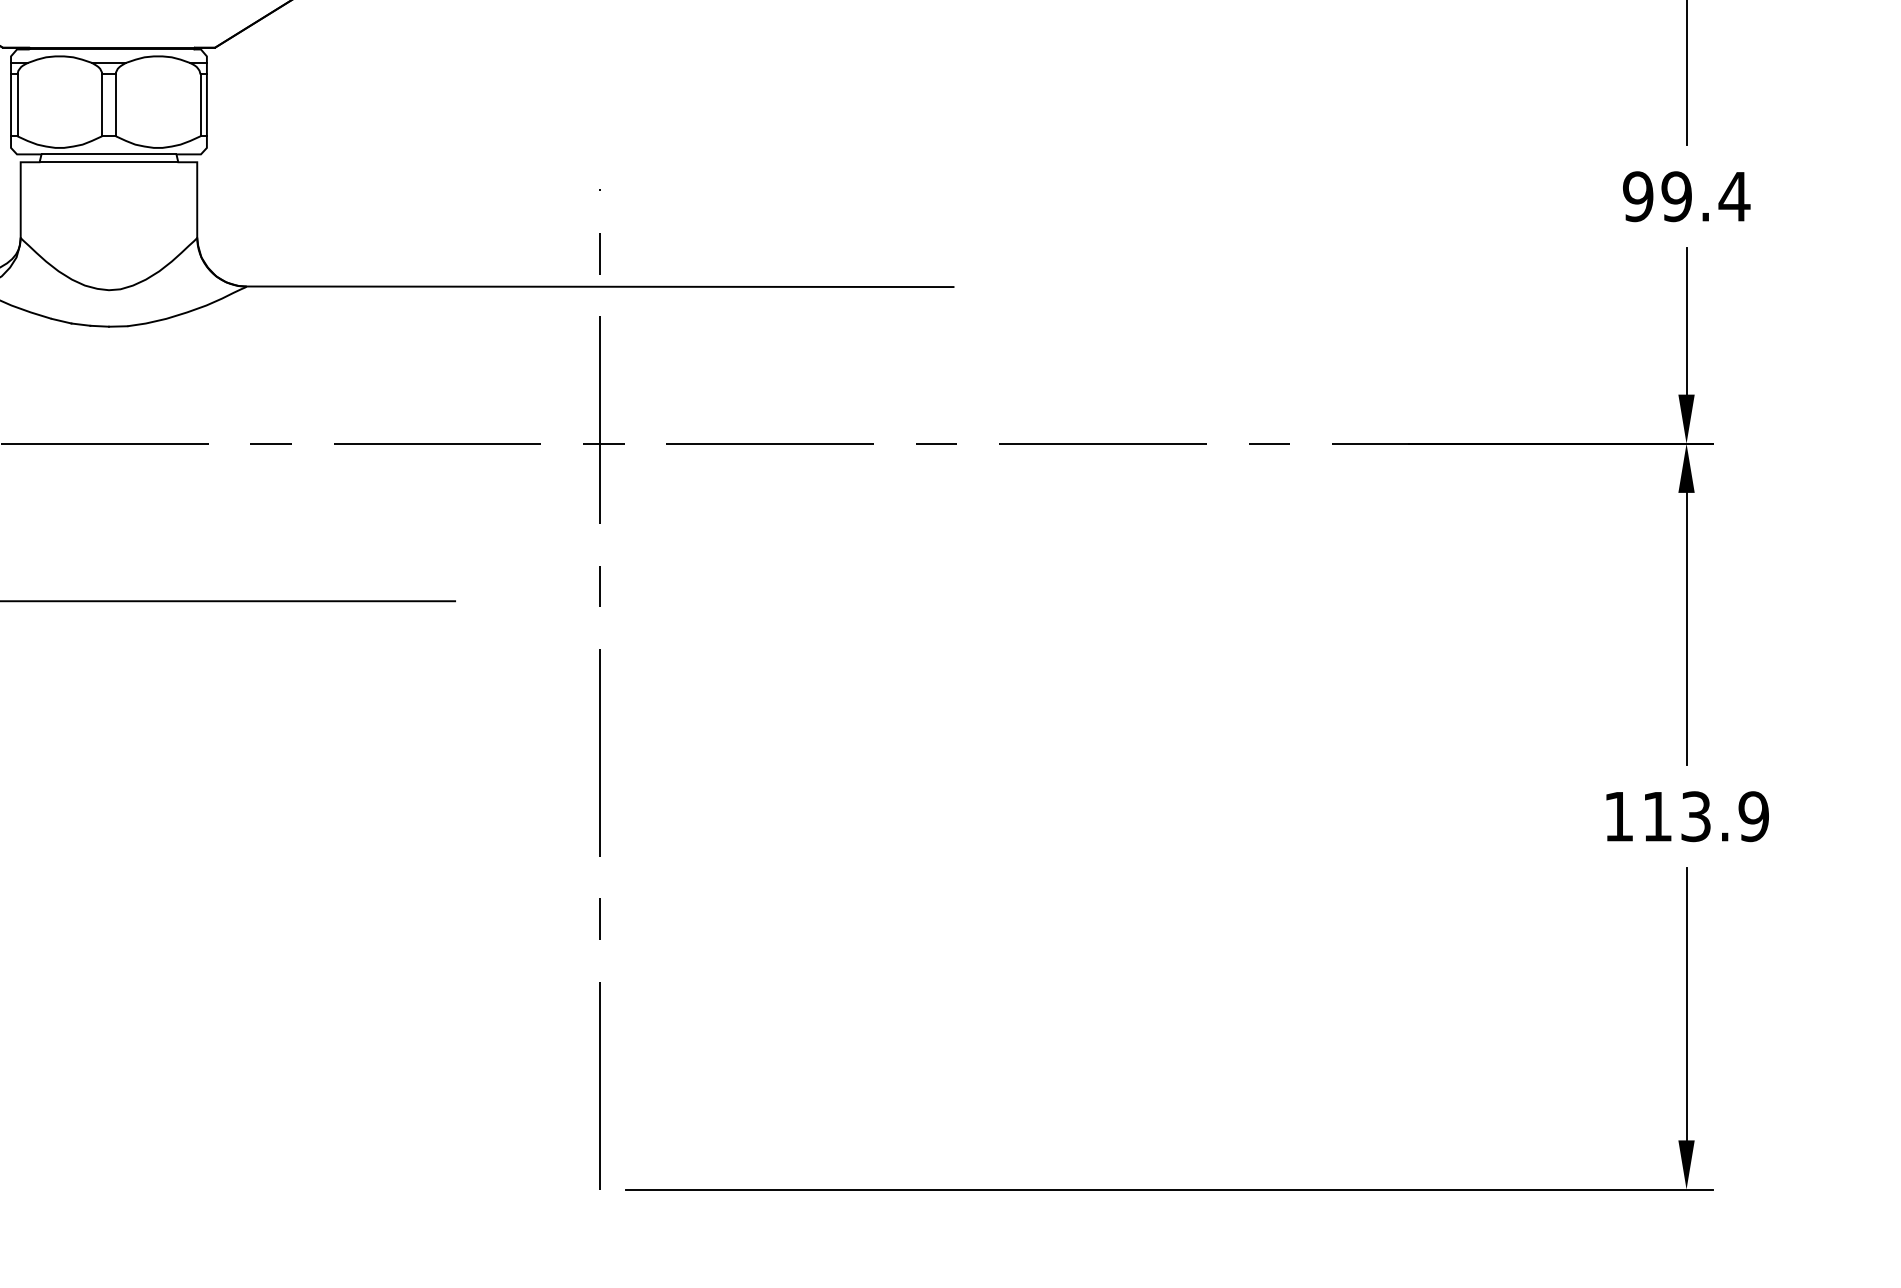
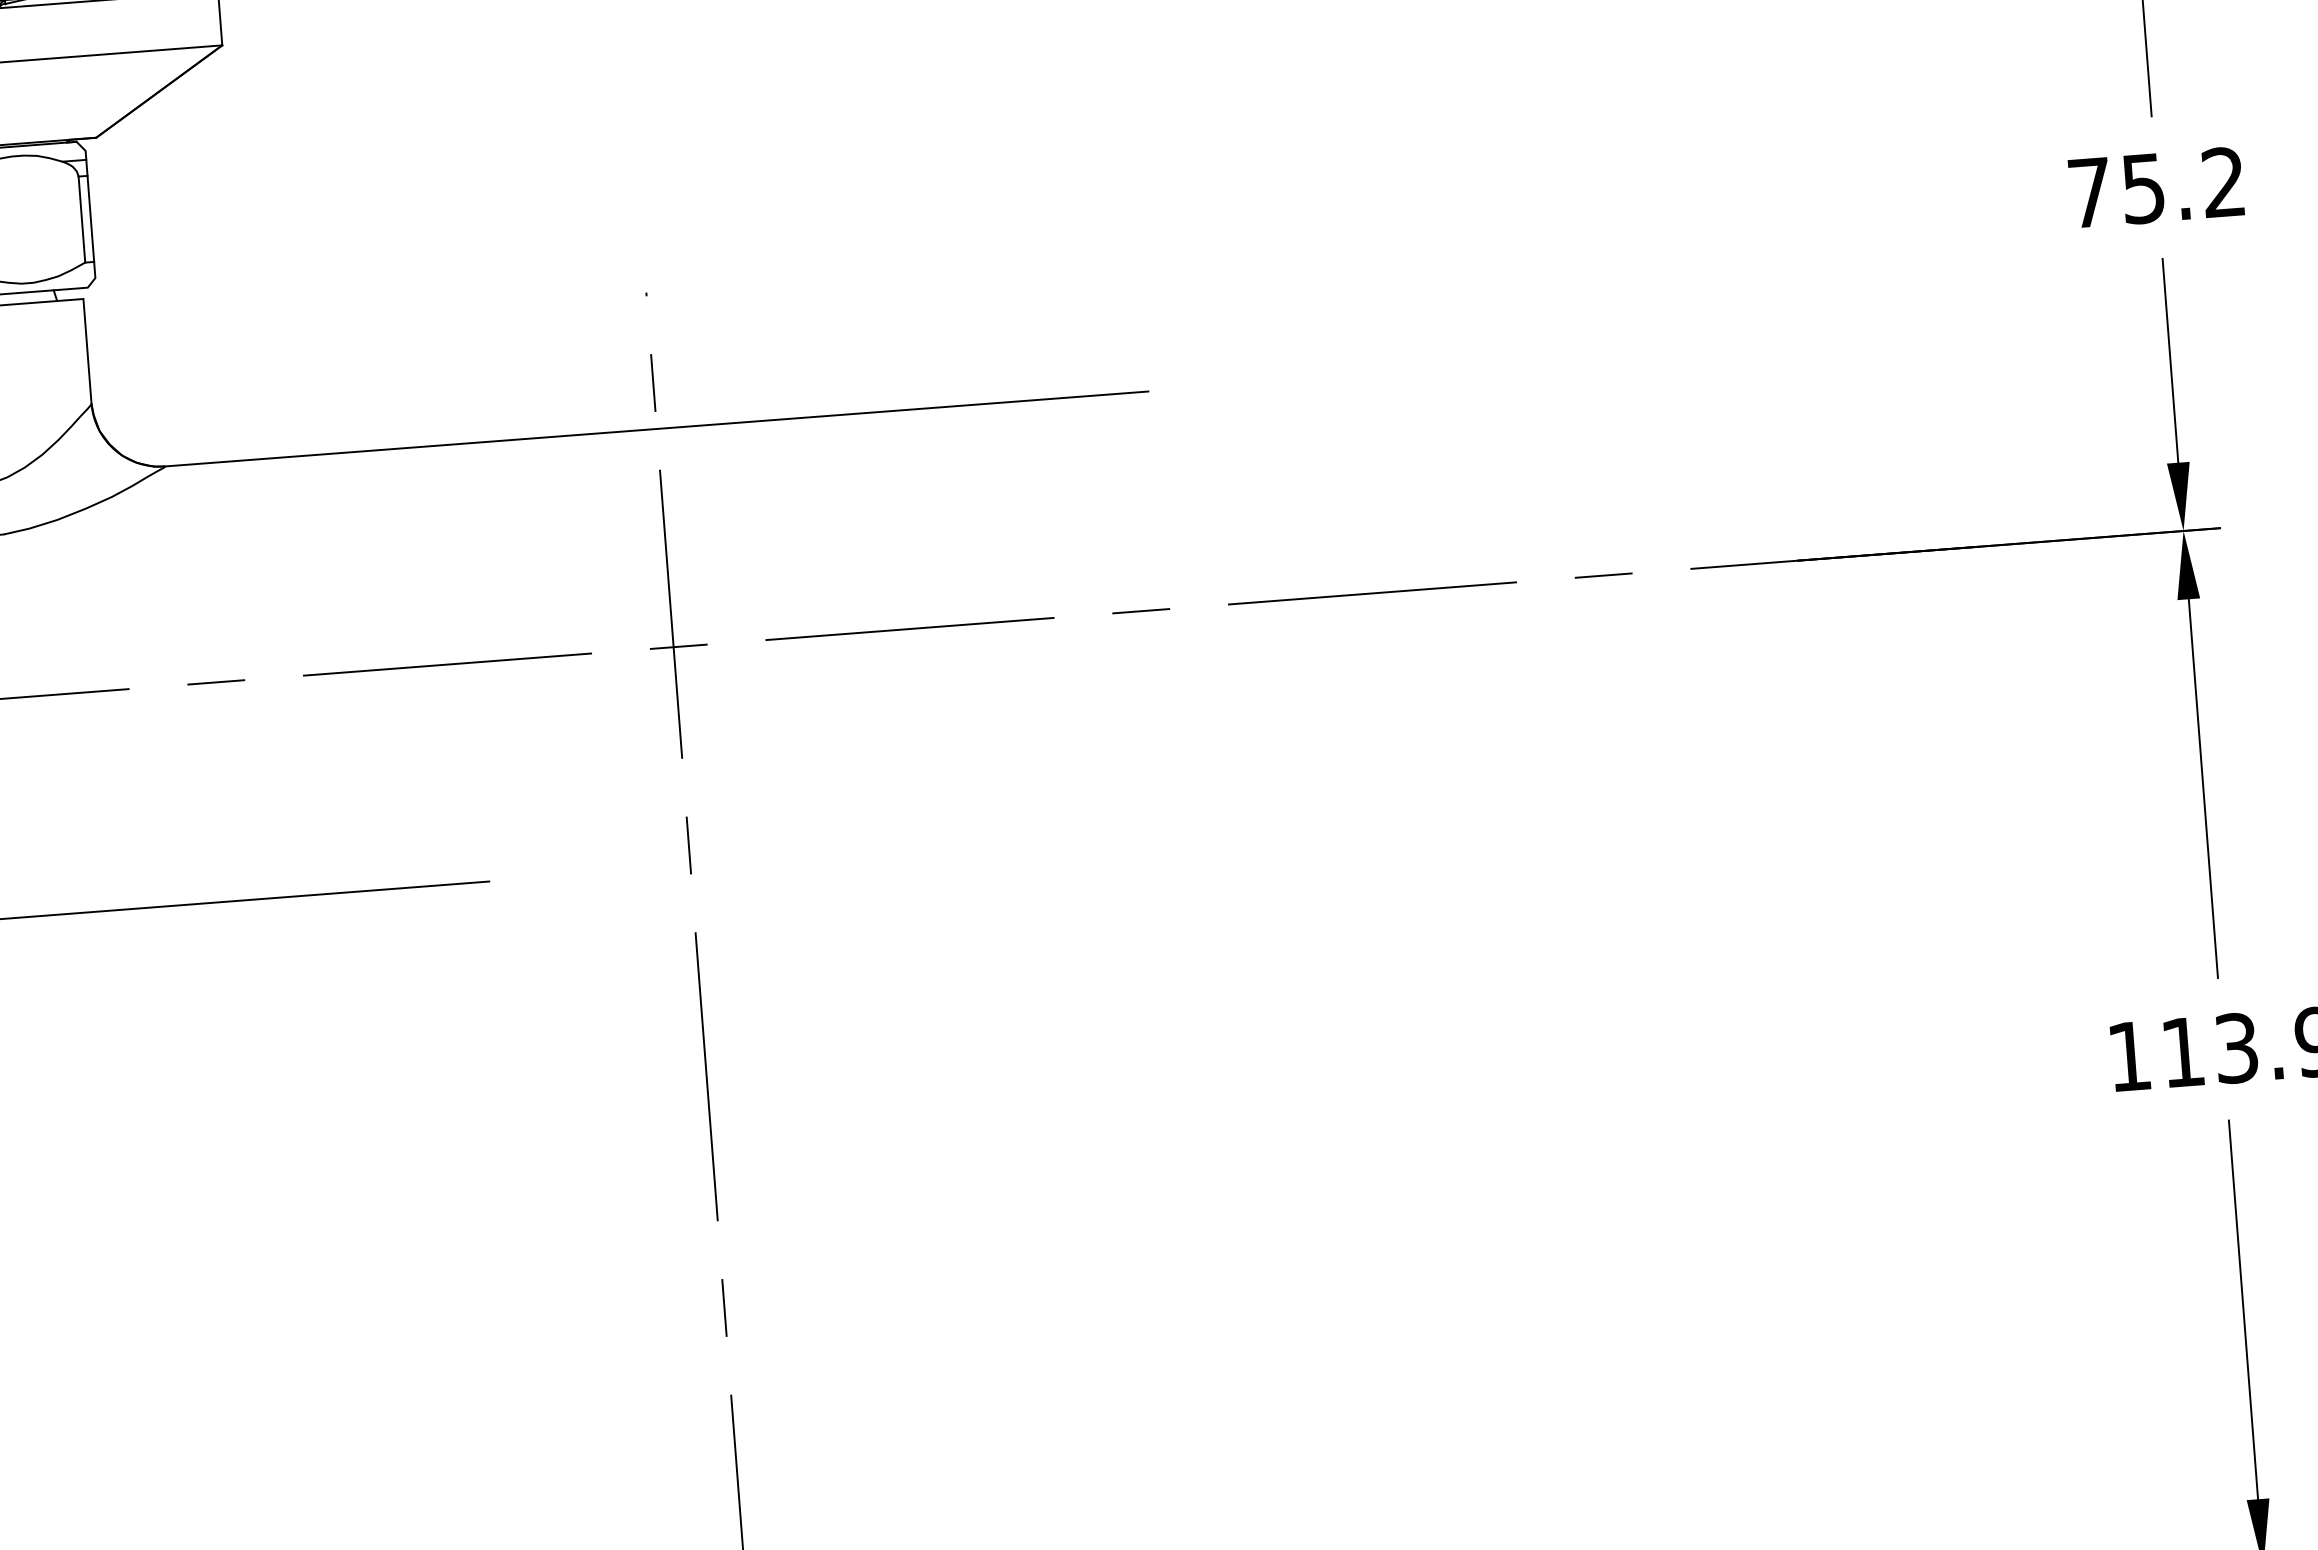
text: (1686, 196) -> (2157, 187), 99.4 -> 75.2

